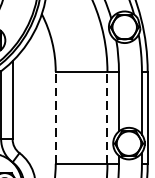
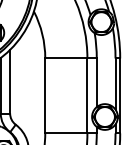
line: (56, 117) -> (45, 95), dashed -> solid
line: (107, 117) -> (87, 95), dashed -> solid

